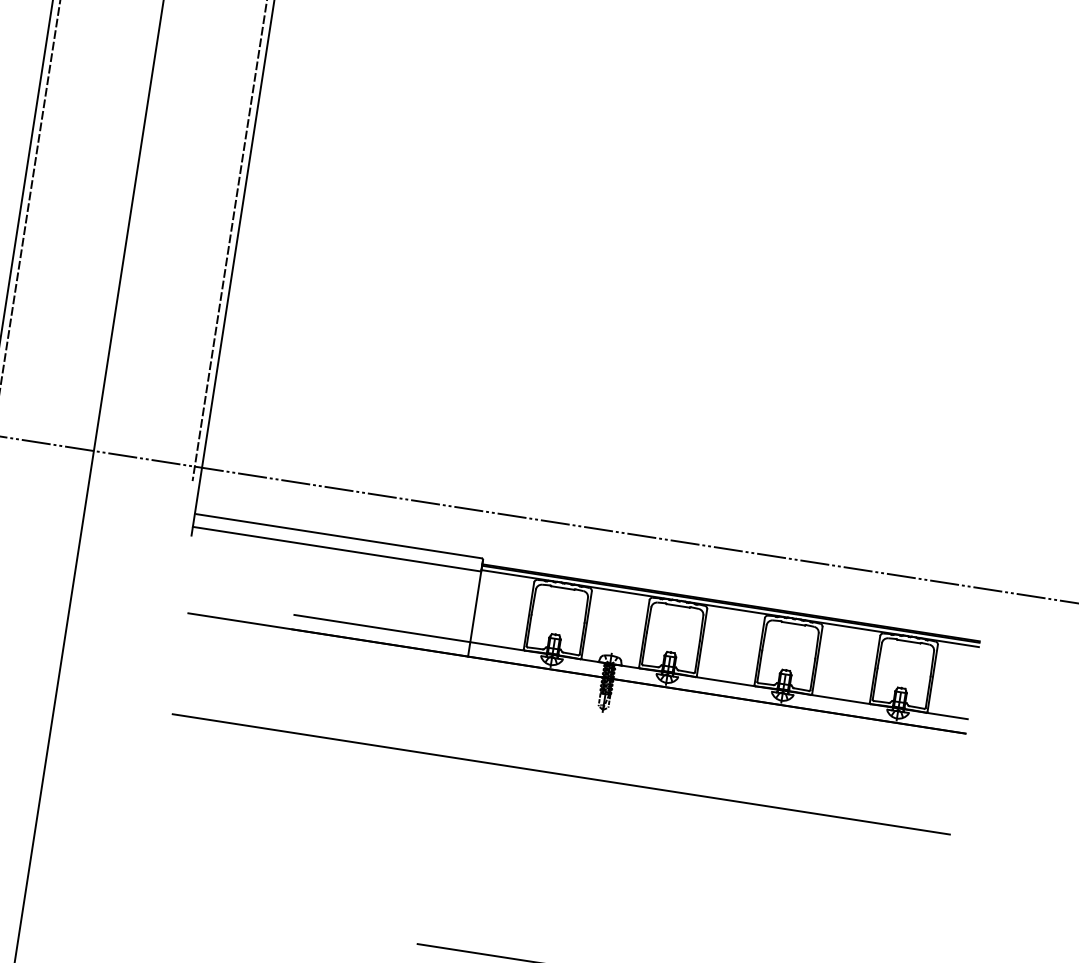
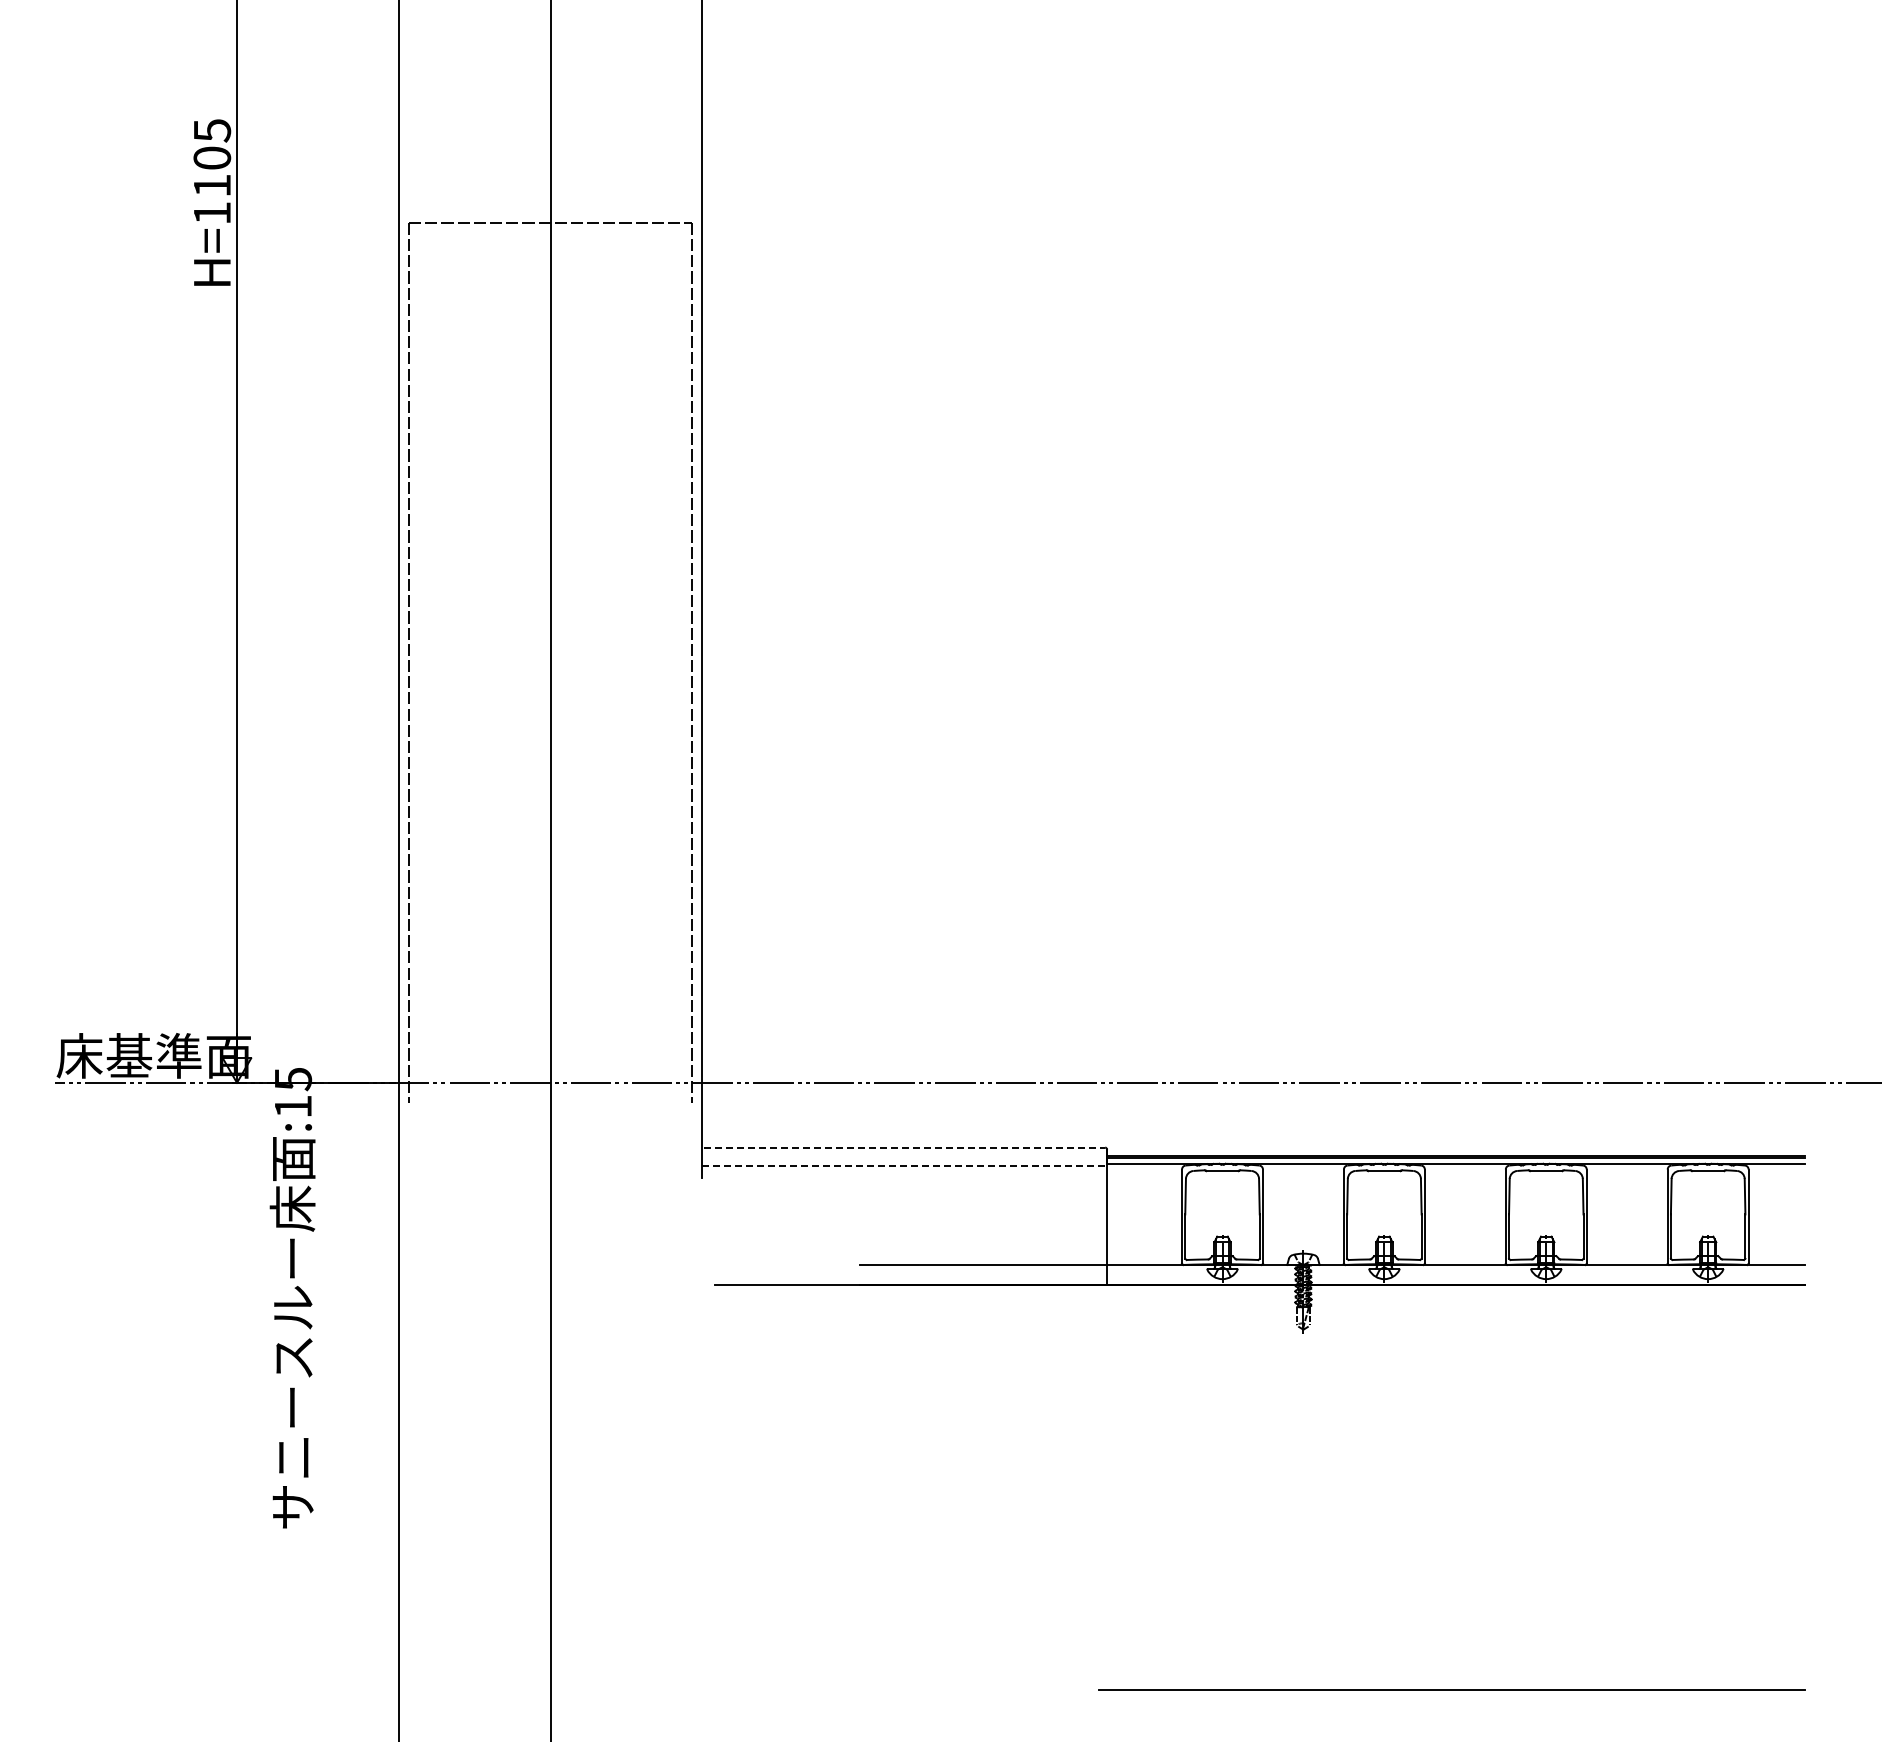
line: (339, 536) -> (905, 1147), solid -> dashed
line: (337, 549) -> (905, 1165), solid -> dashed
line: (561, 774) -> (1259, 1426), removed

